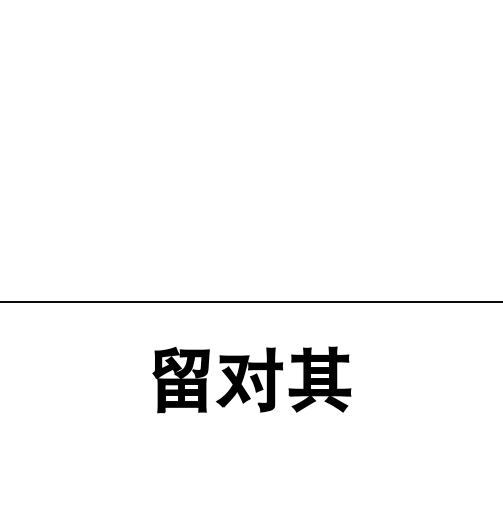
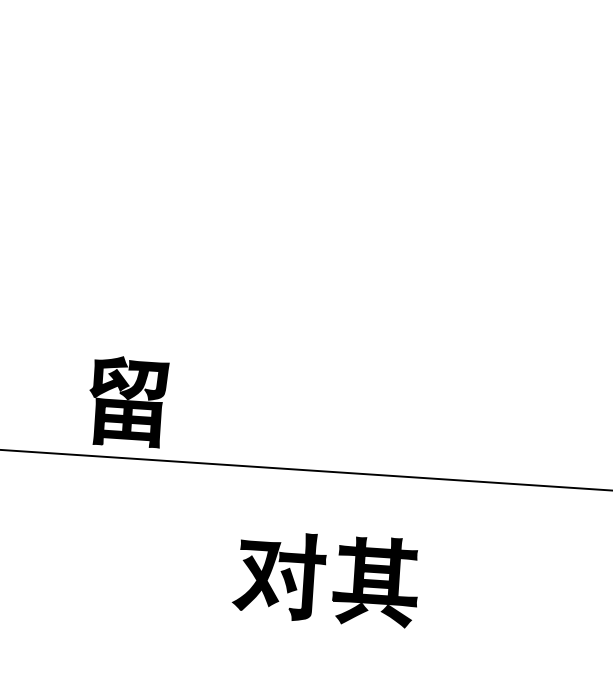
part: (180, 380) -> (127, 402), moved

